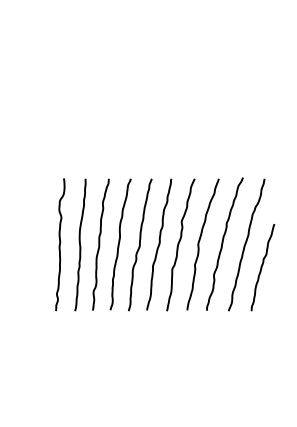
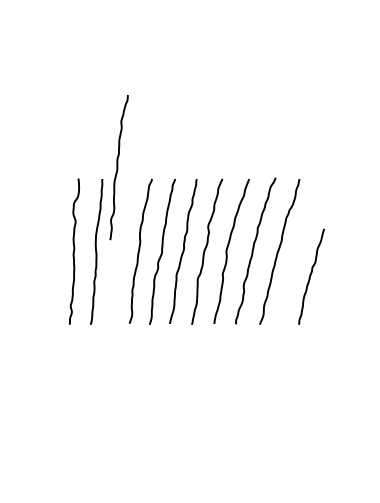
curve: (100, 244) -> (118, 167), moved
curve: (262, 266) -> (311, 275), moved

